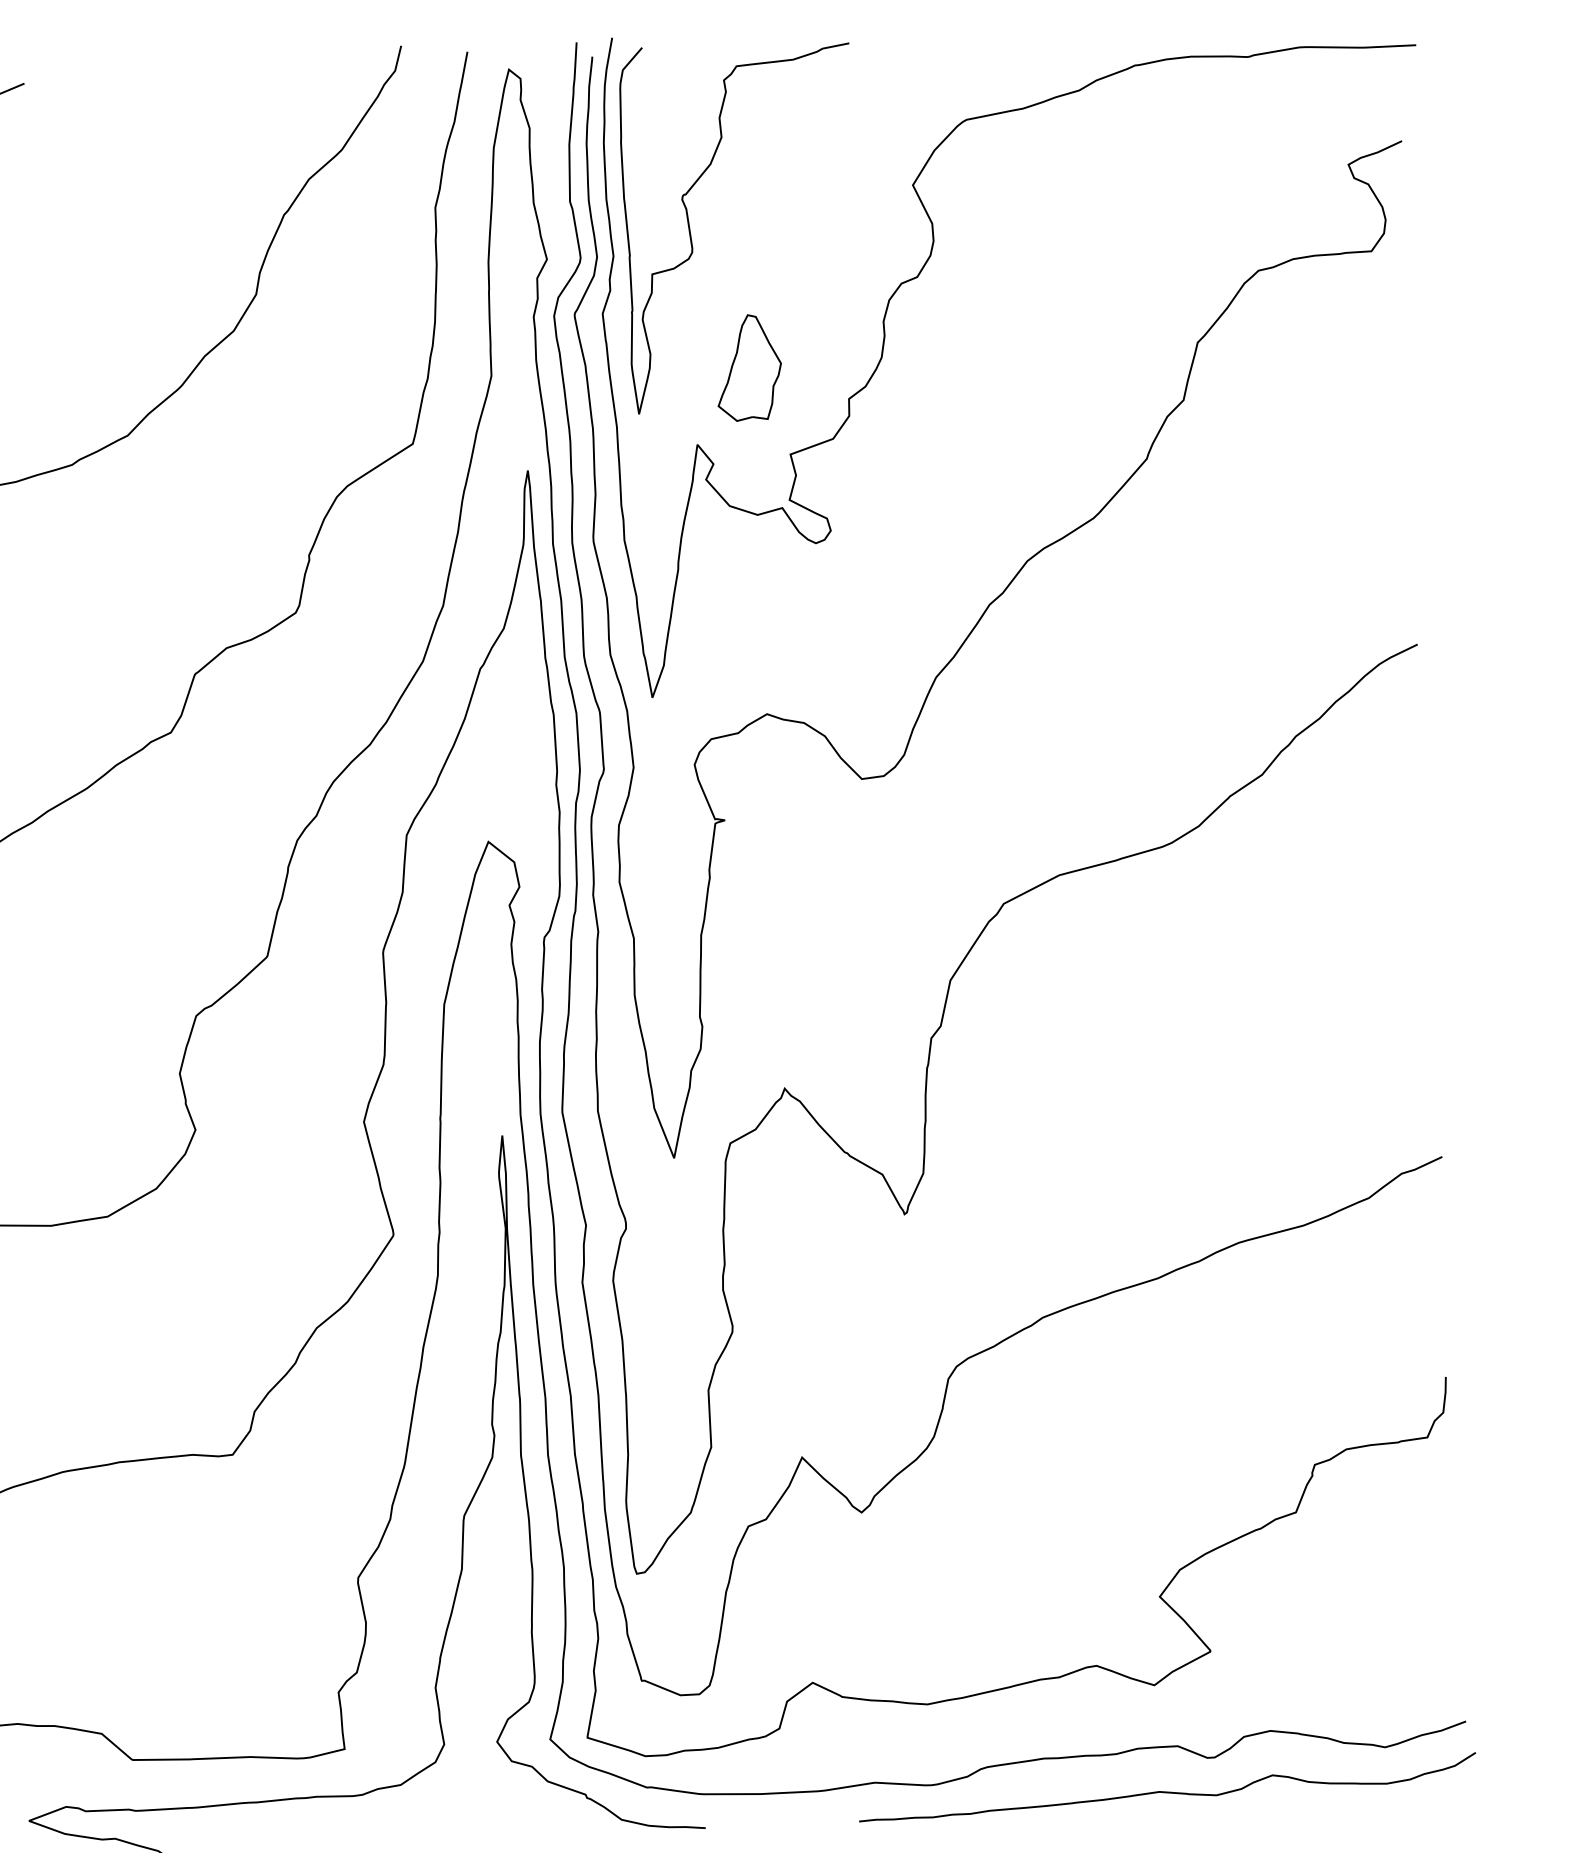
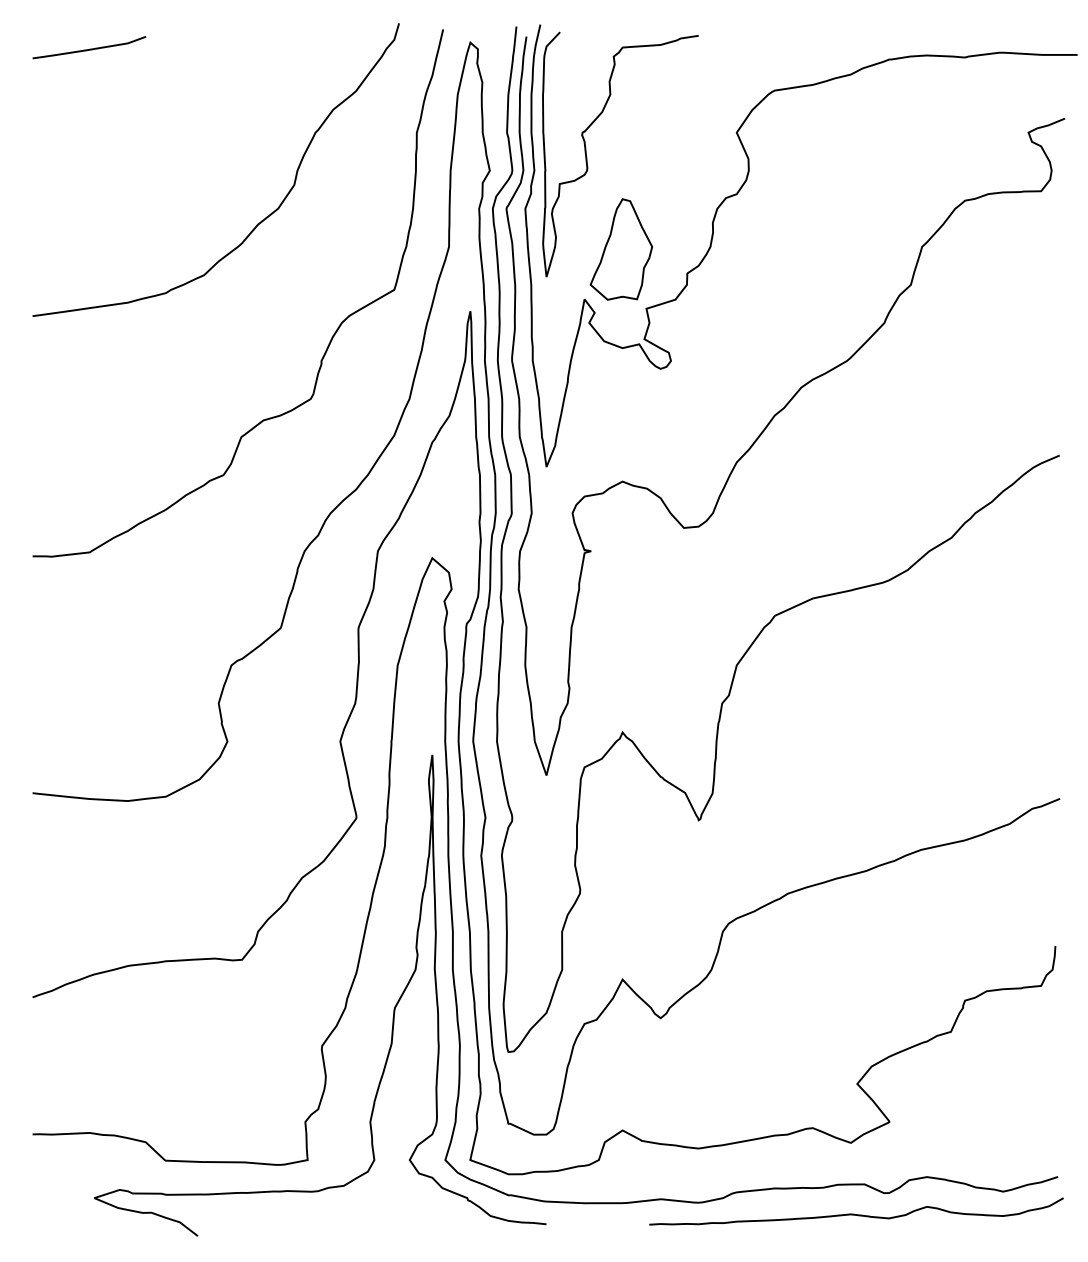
part: (749, 367) -> (621, 249), size x1.43

